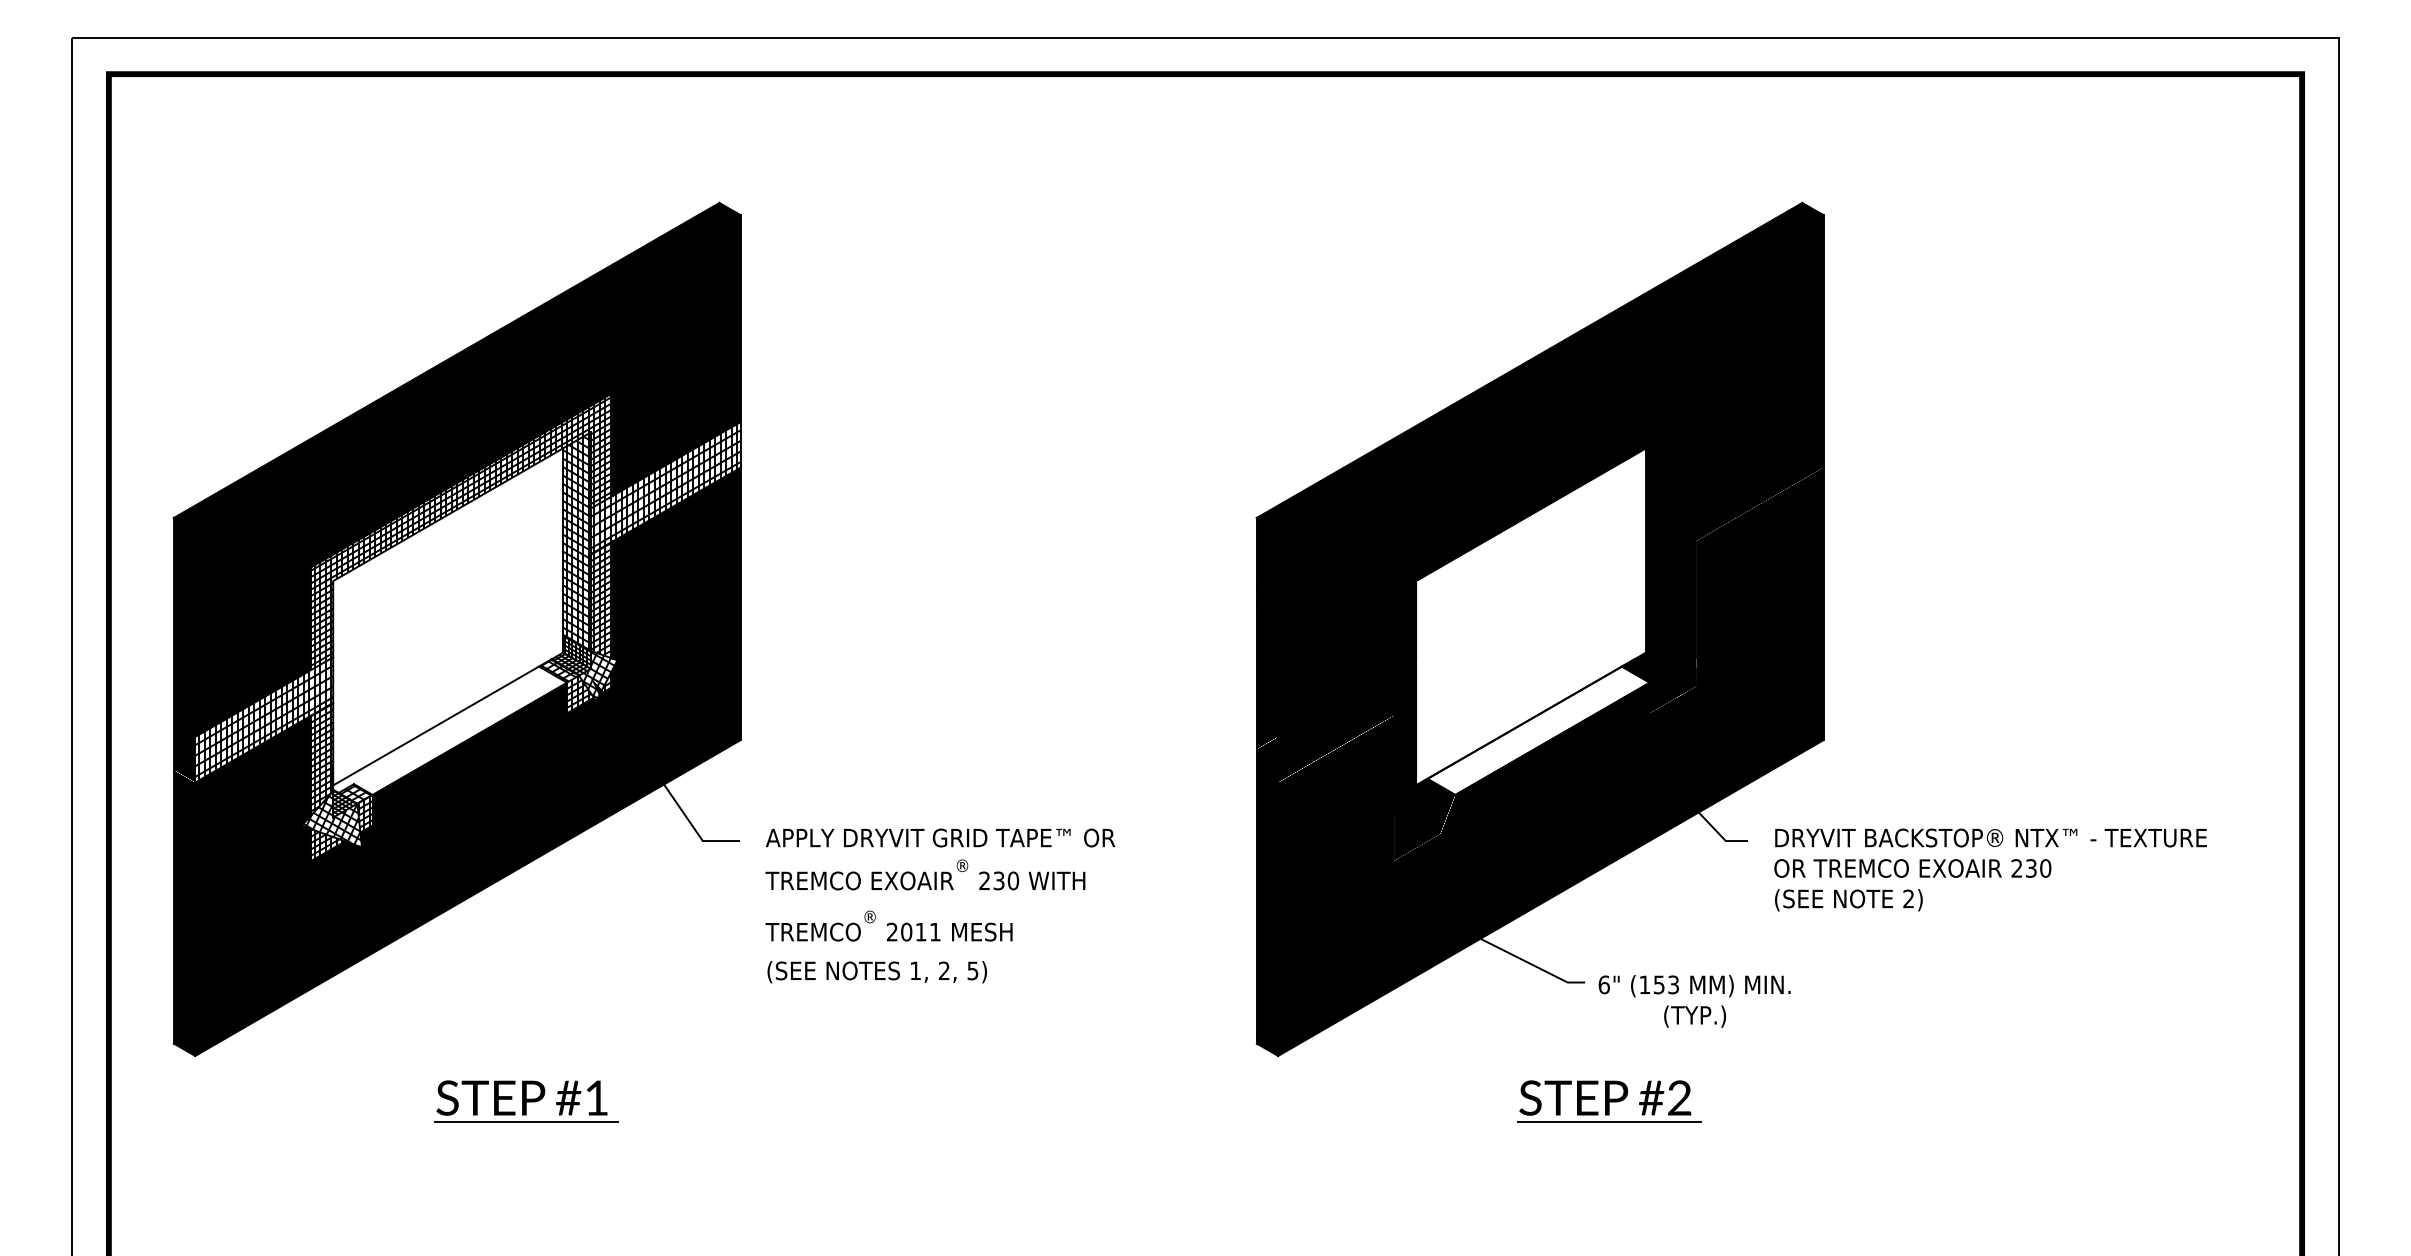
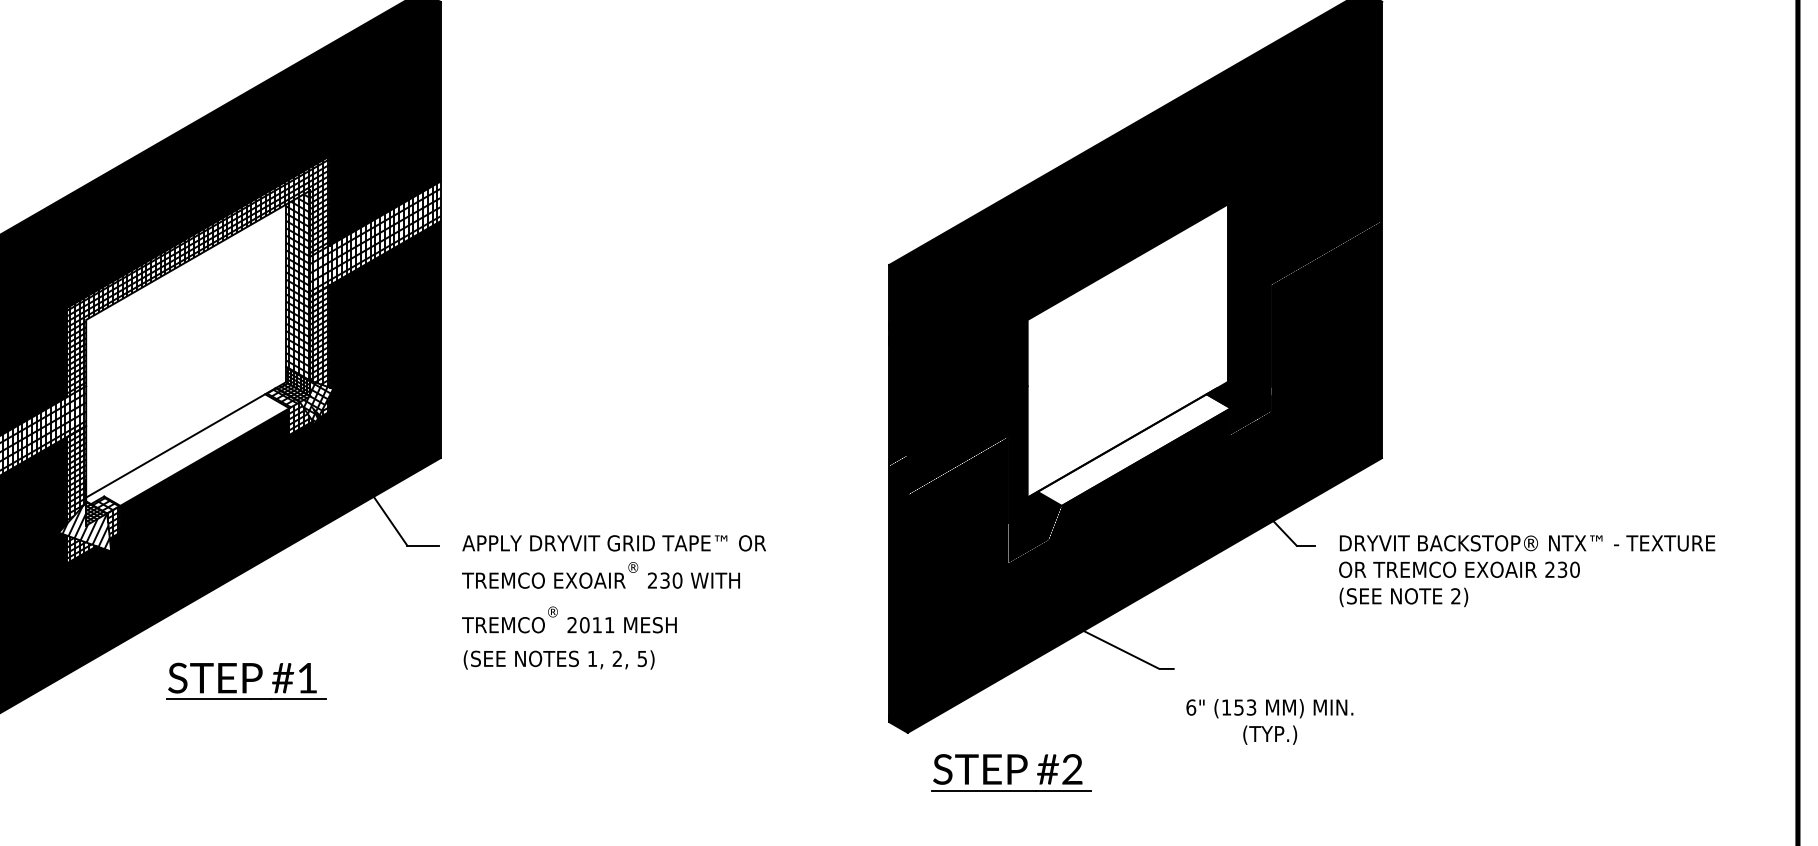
hatch: (332, 820) -> (85, 528), removed
text: (1694, 1001) -> (1269, 721), moved
part: (526, 1101) -> (246, 681), moved
part: (1609, 1101) -> (1011, 772), moved

